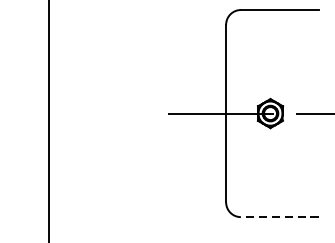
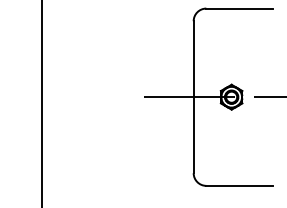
line: (279, 216) -> (239, 185), dashed -> solid

